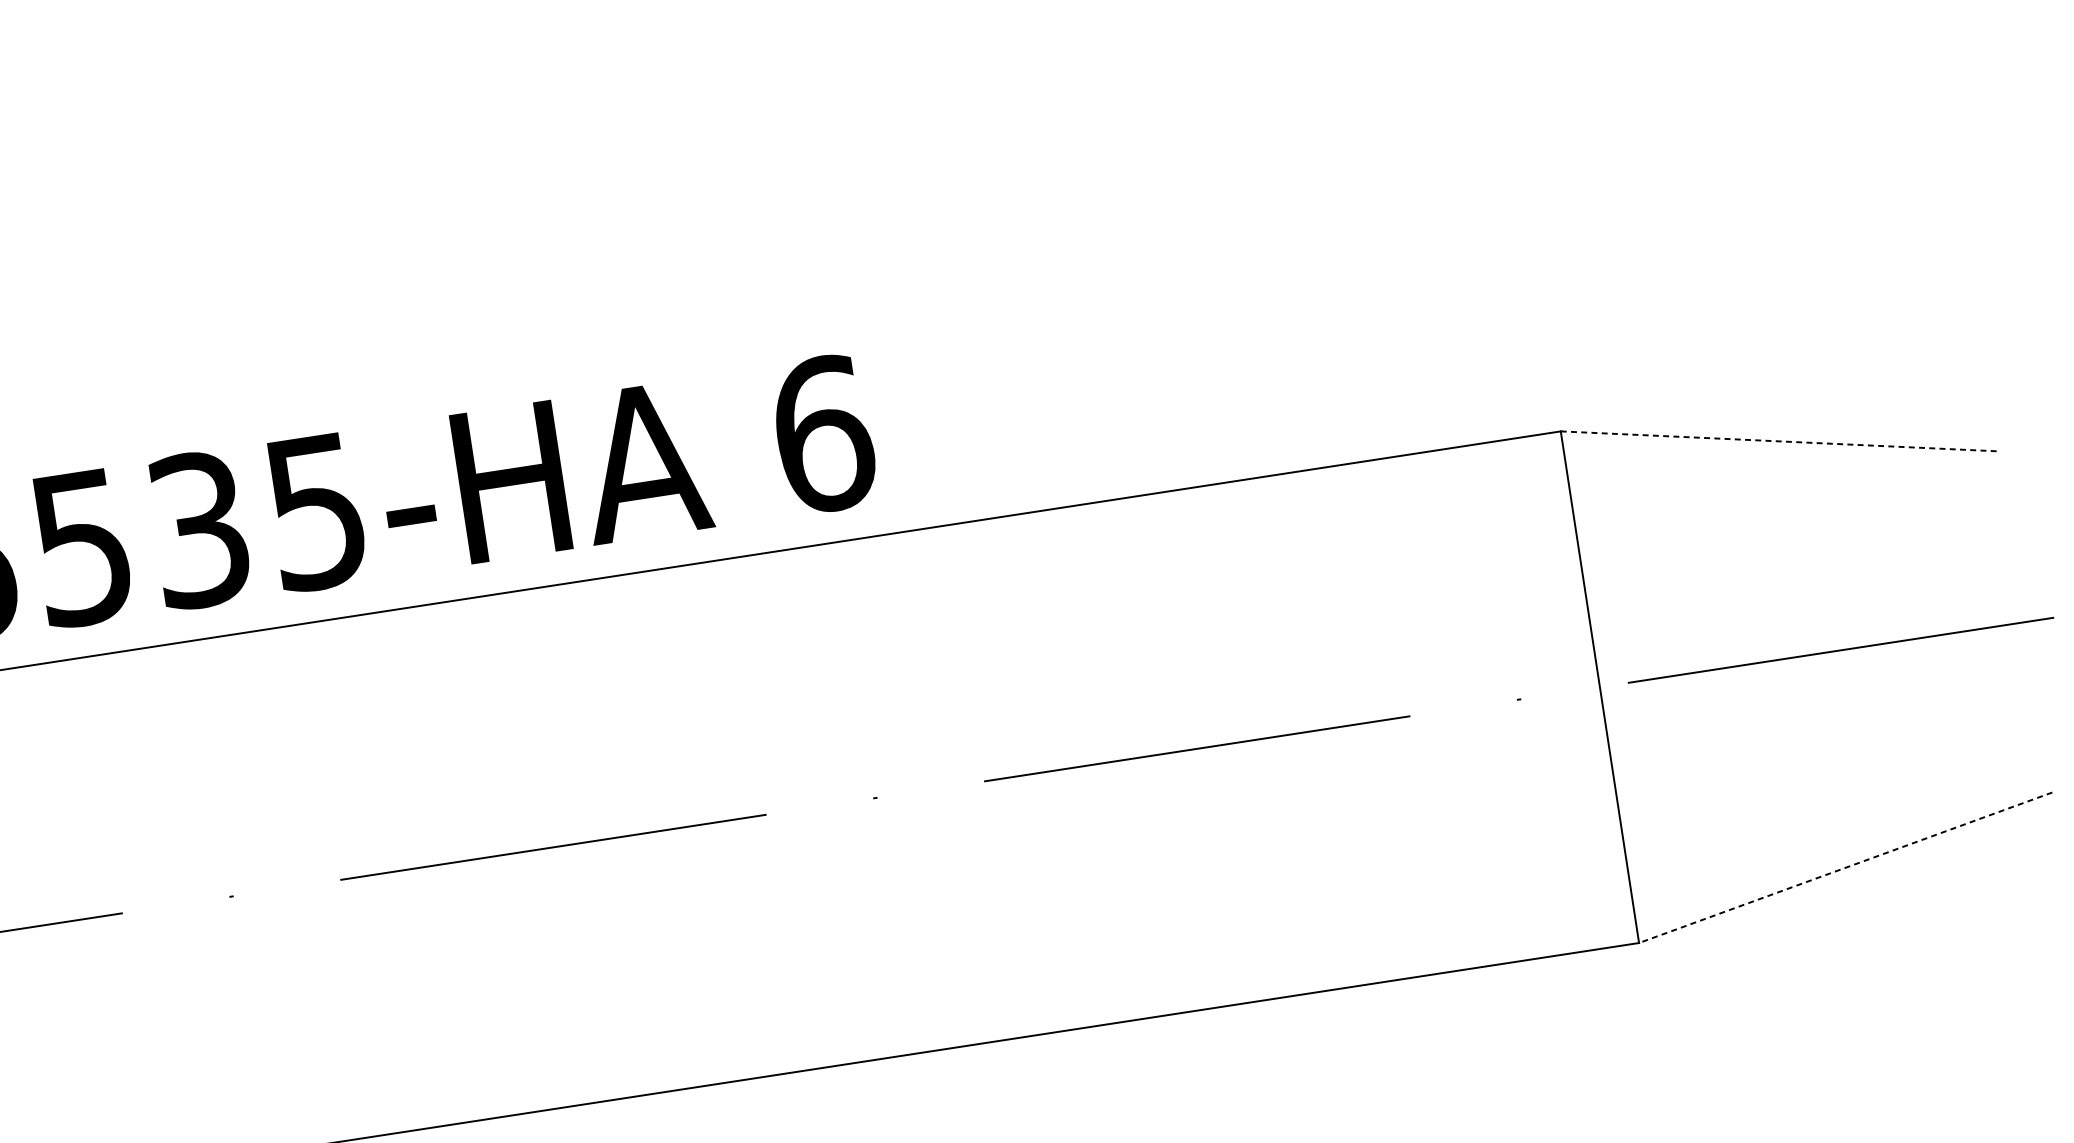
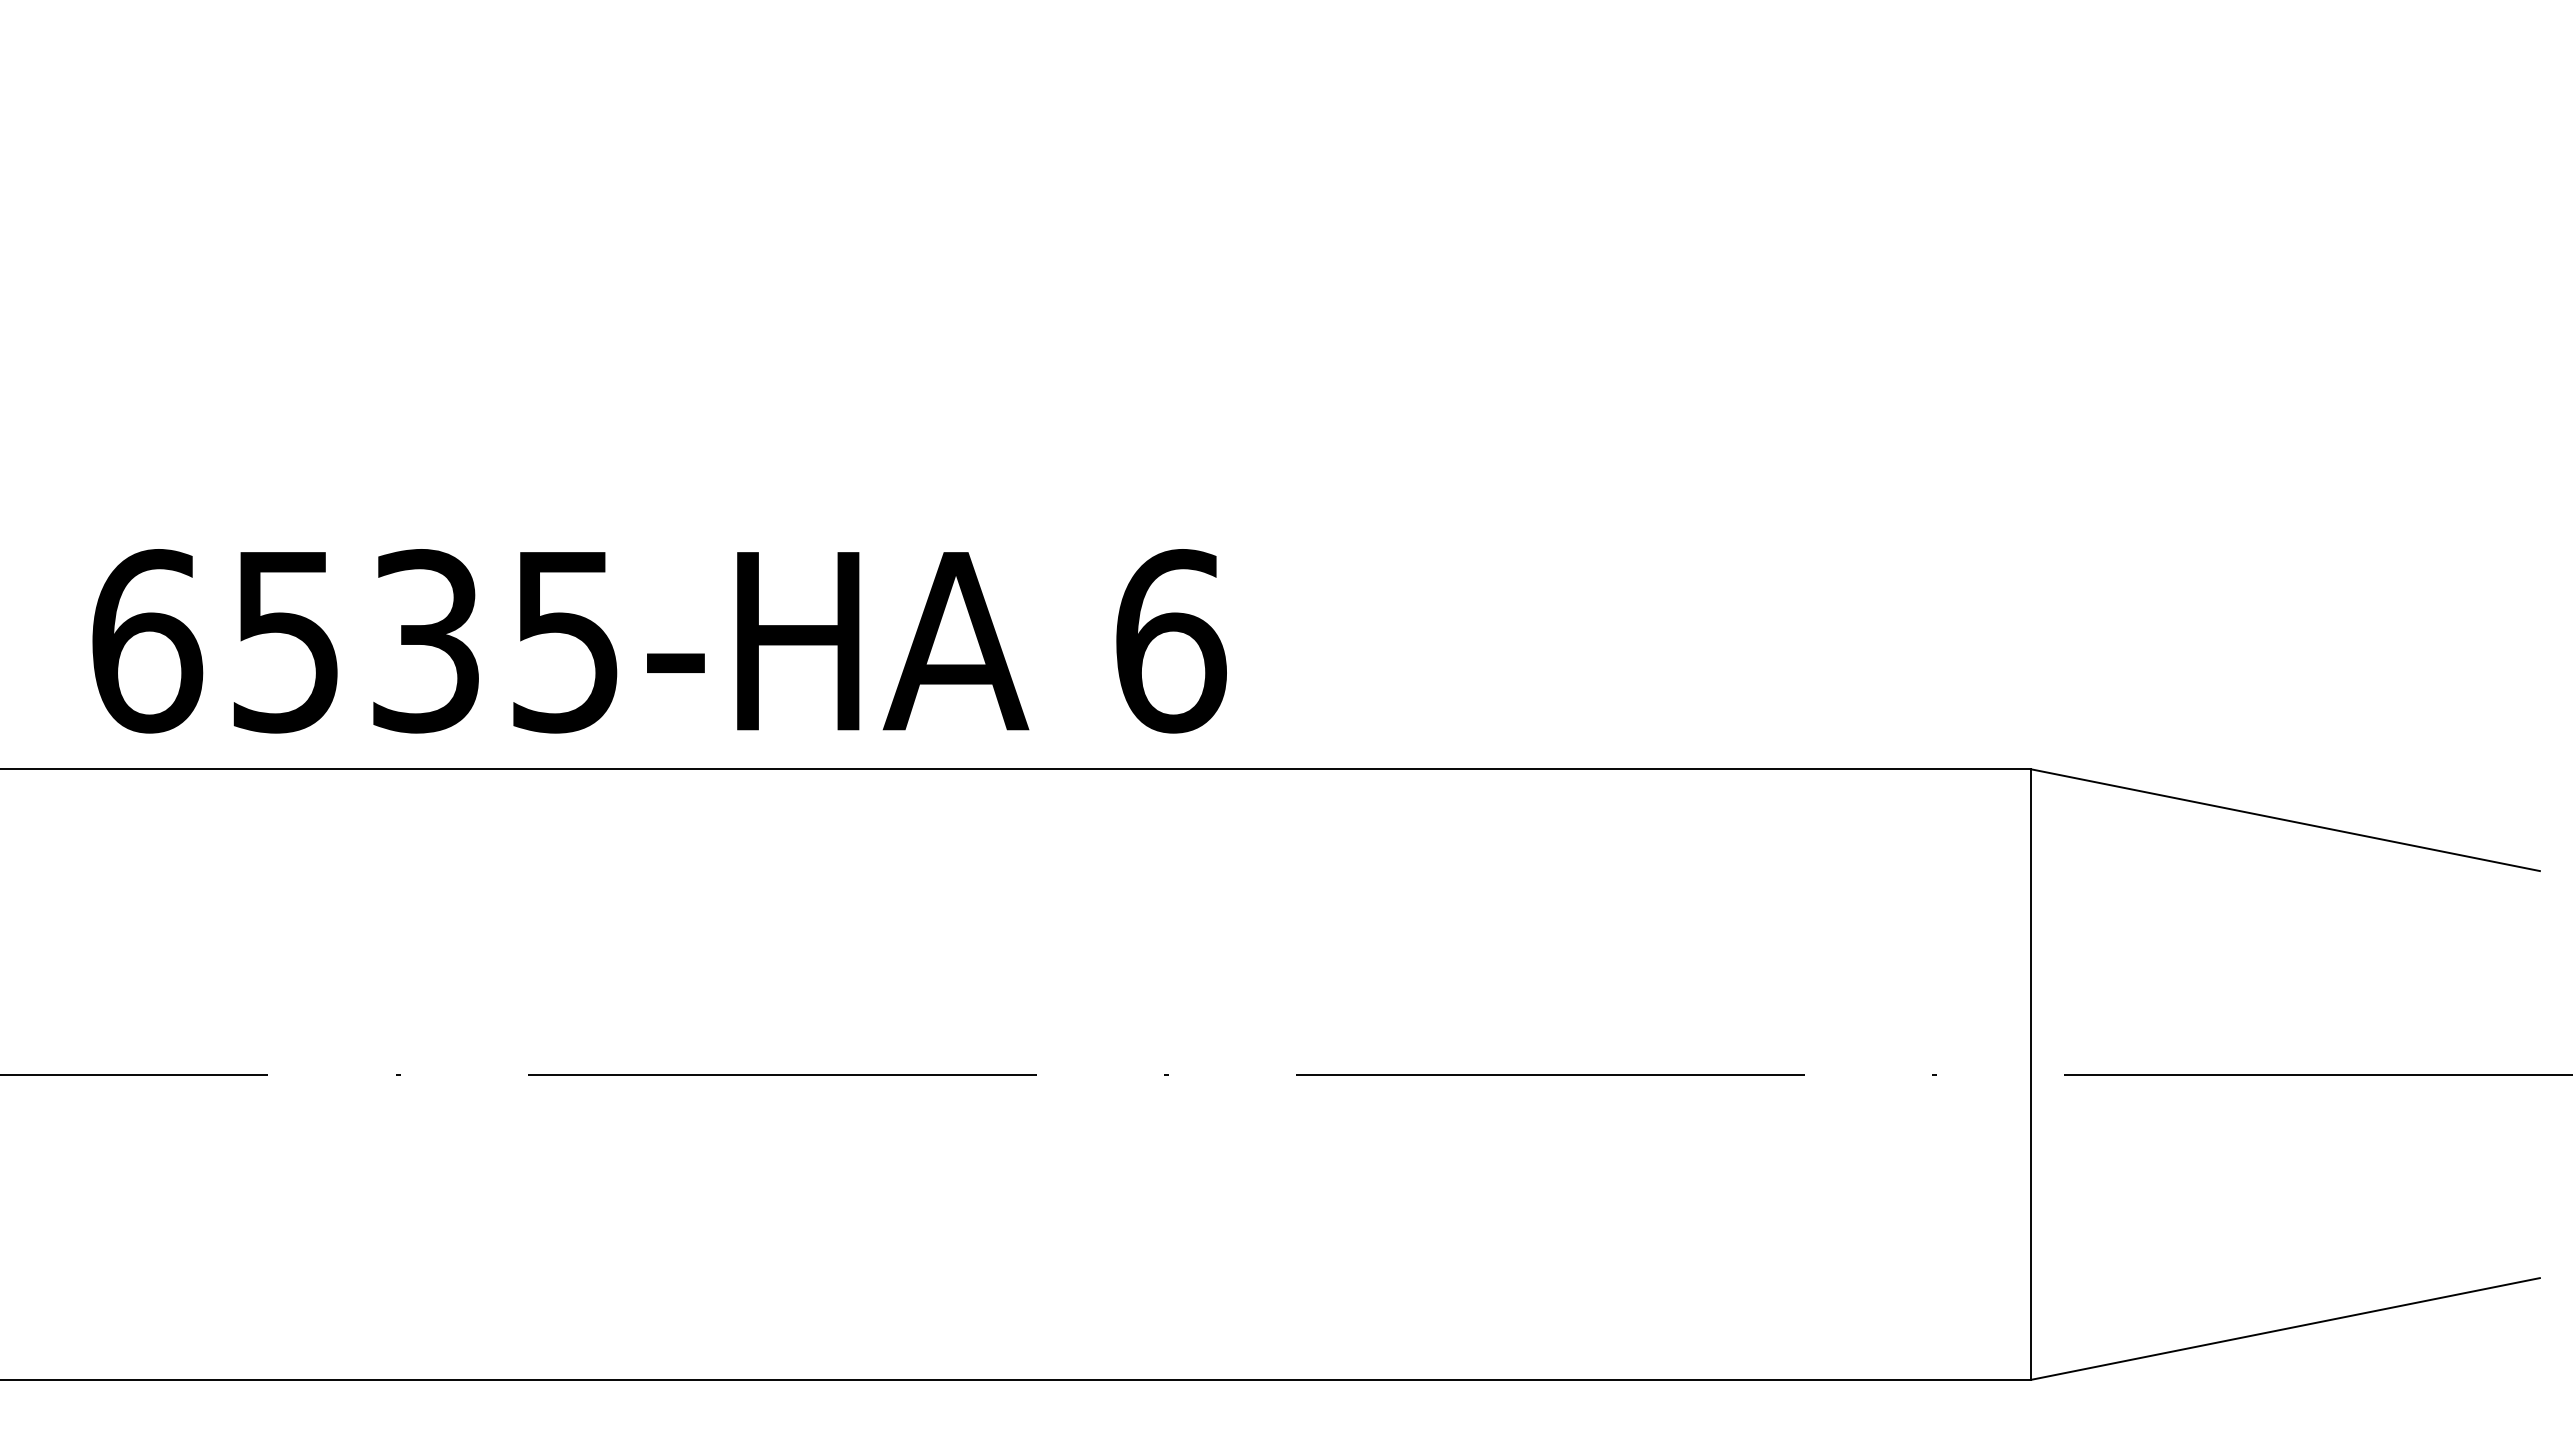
line: (1781, 441) -> (2286, 820), dashed -> solid
line: (1845, 868) -> (2285, 1329), dashed -> solid

